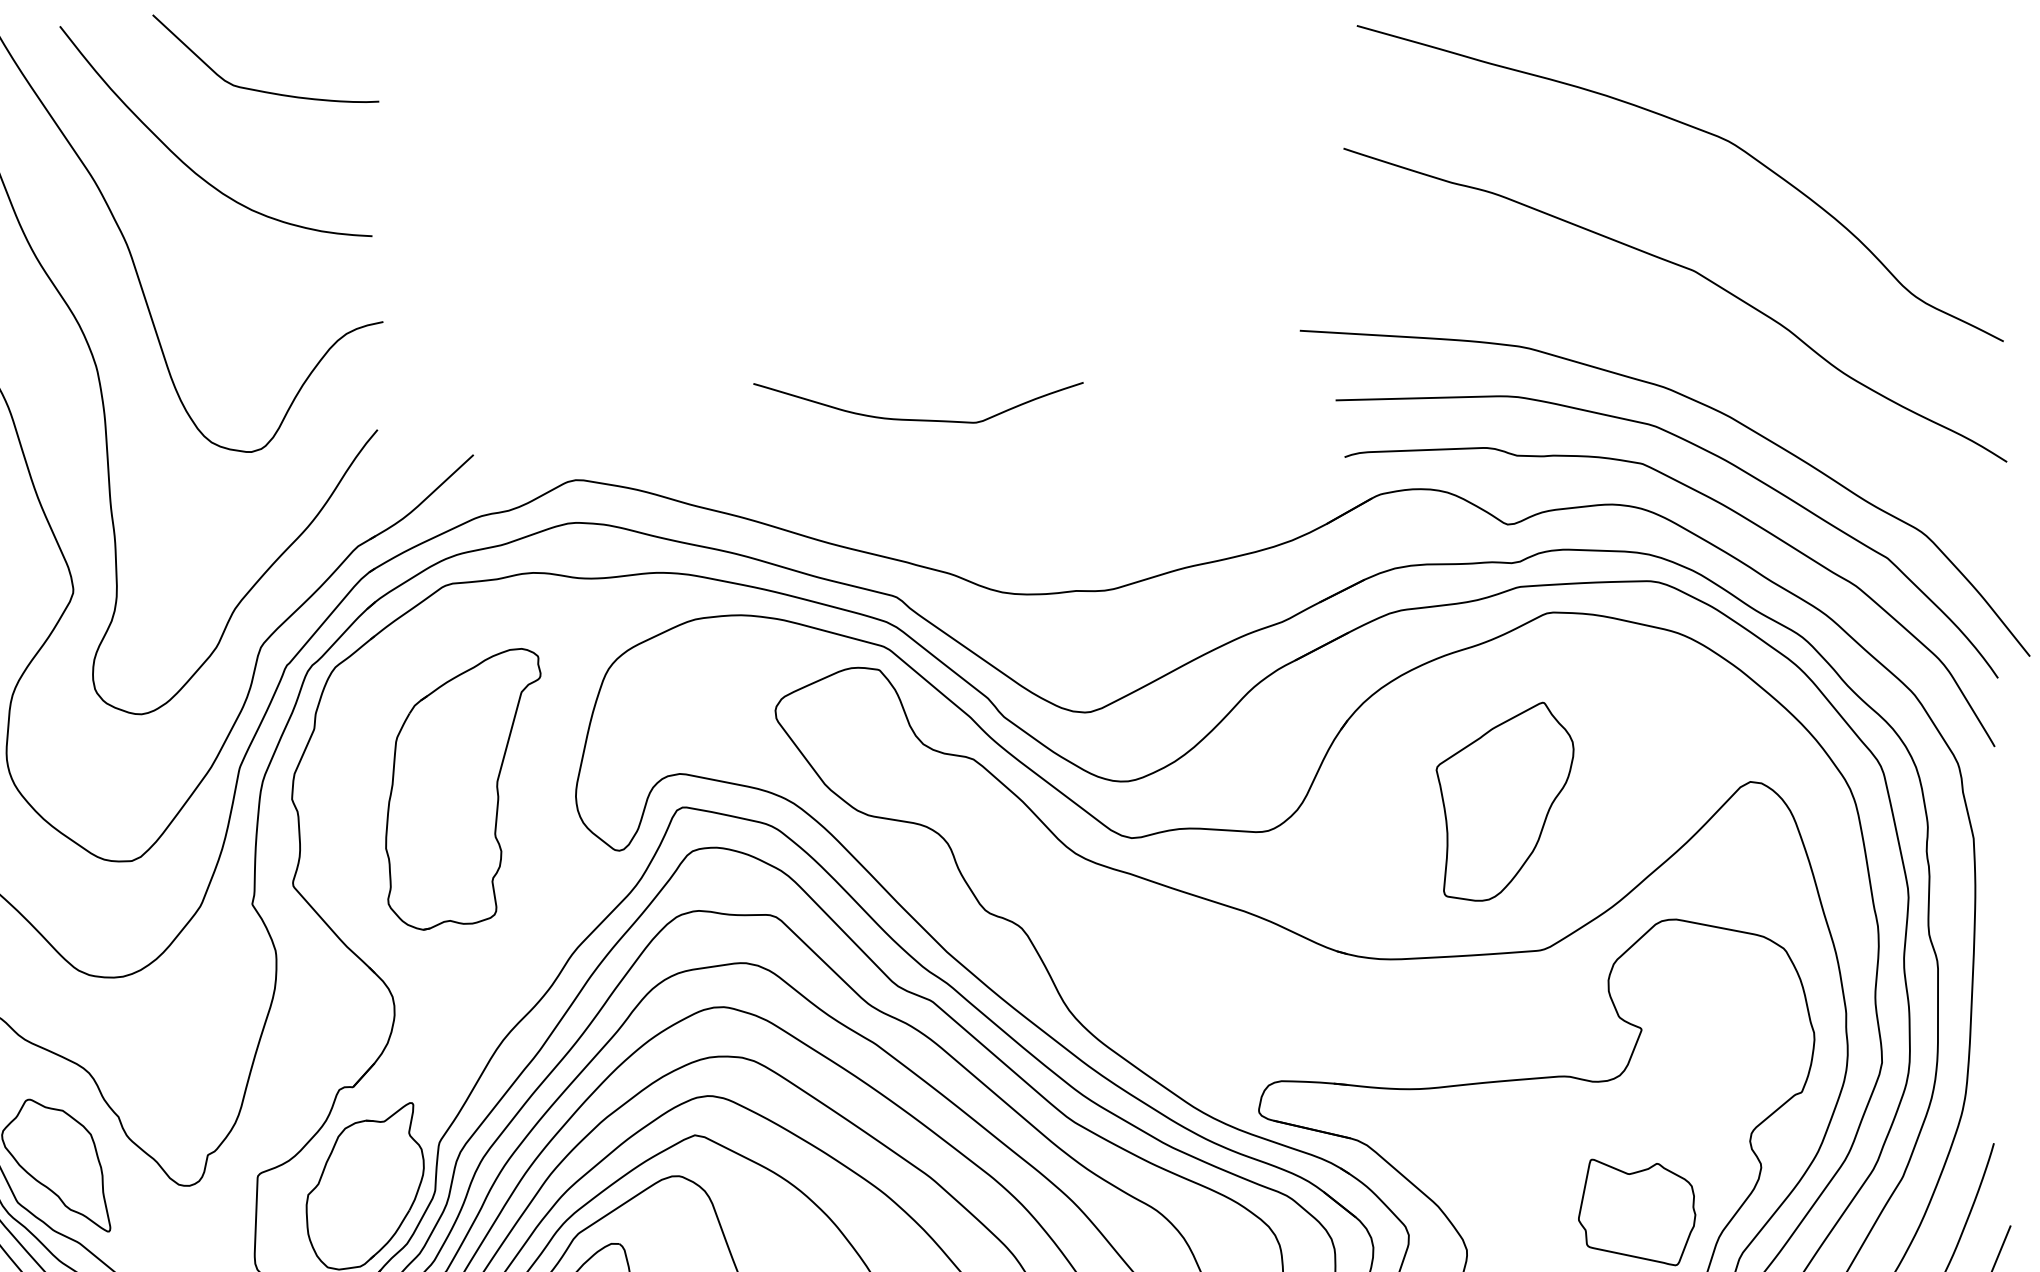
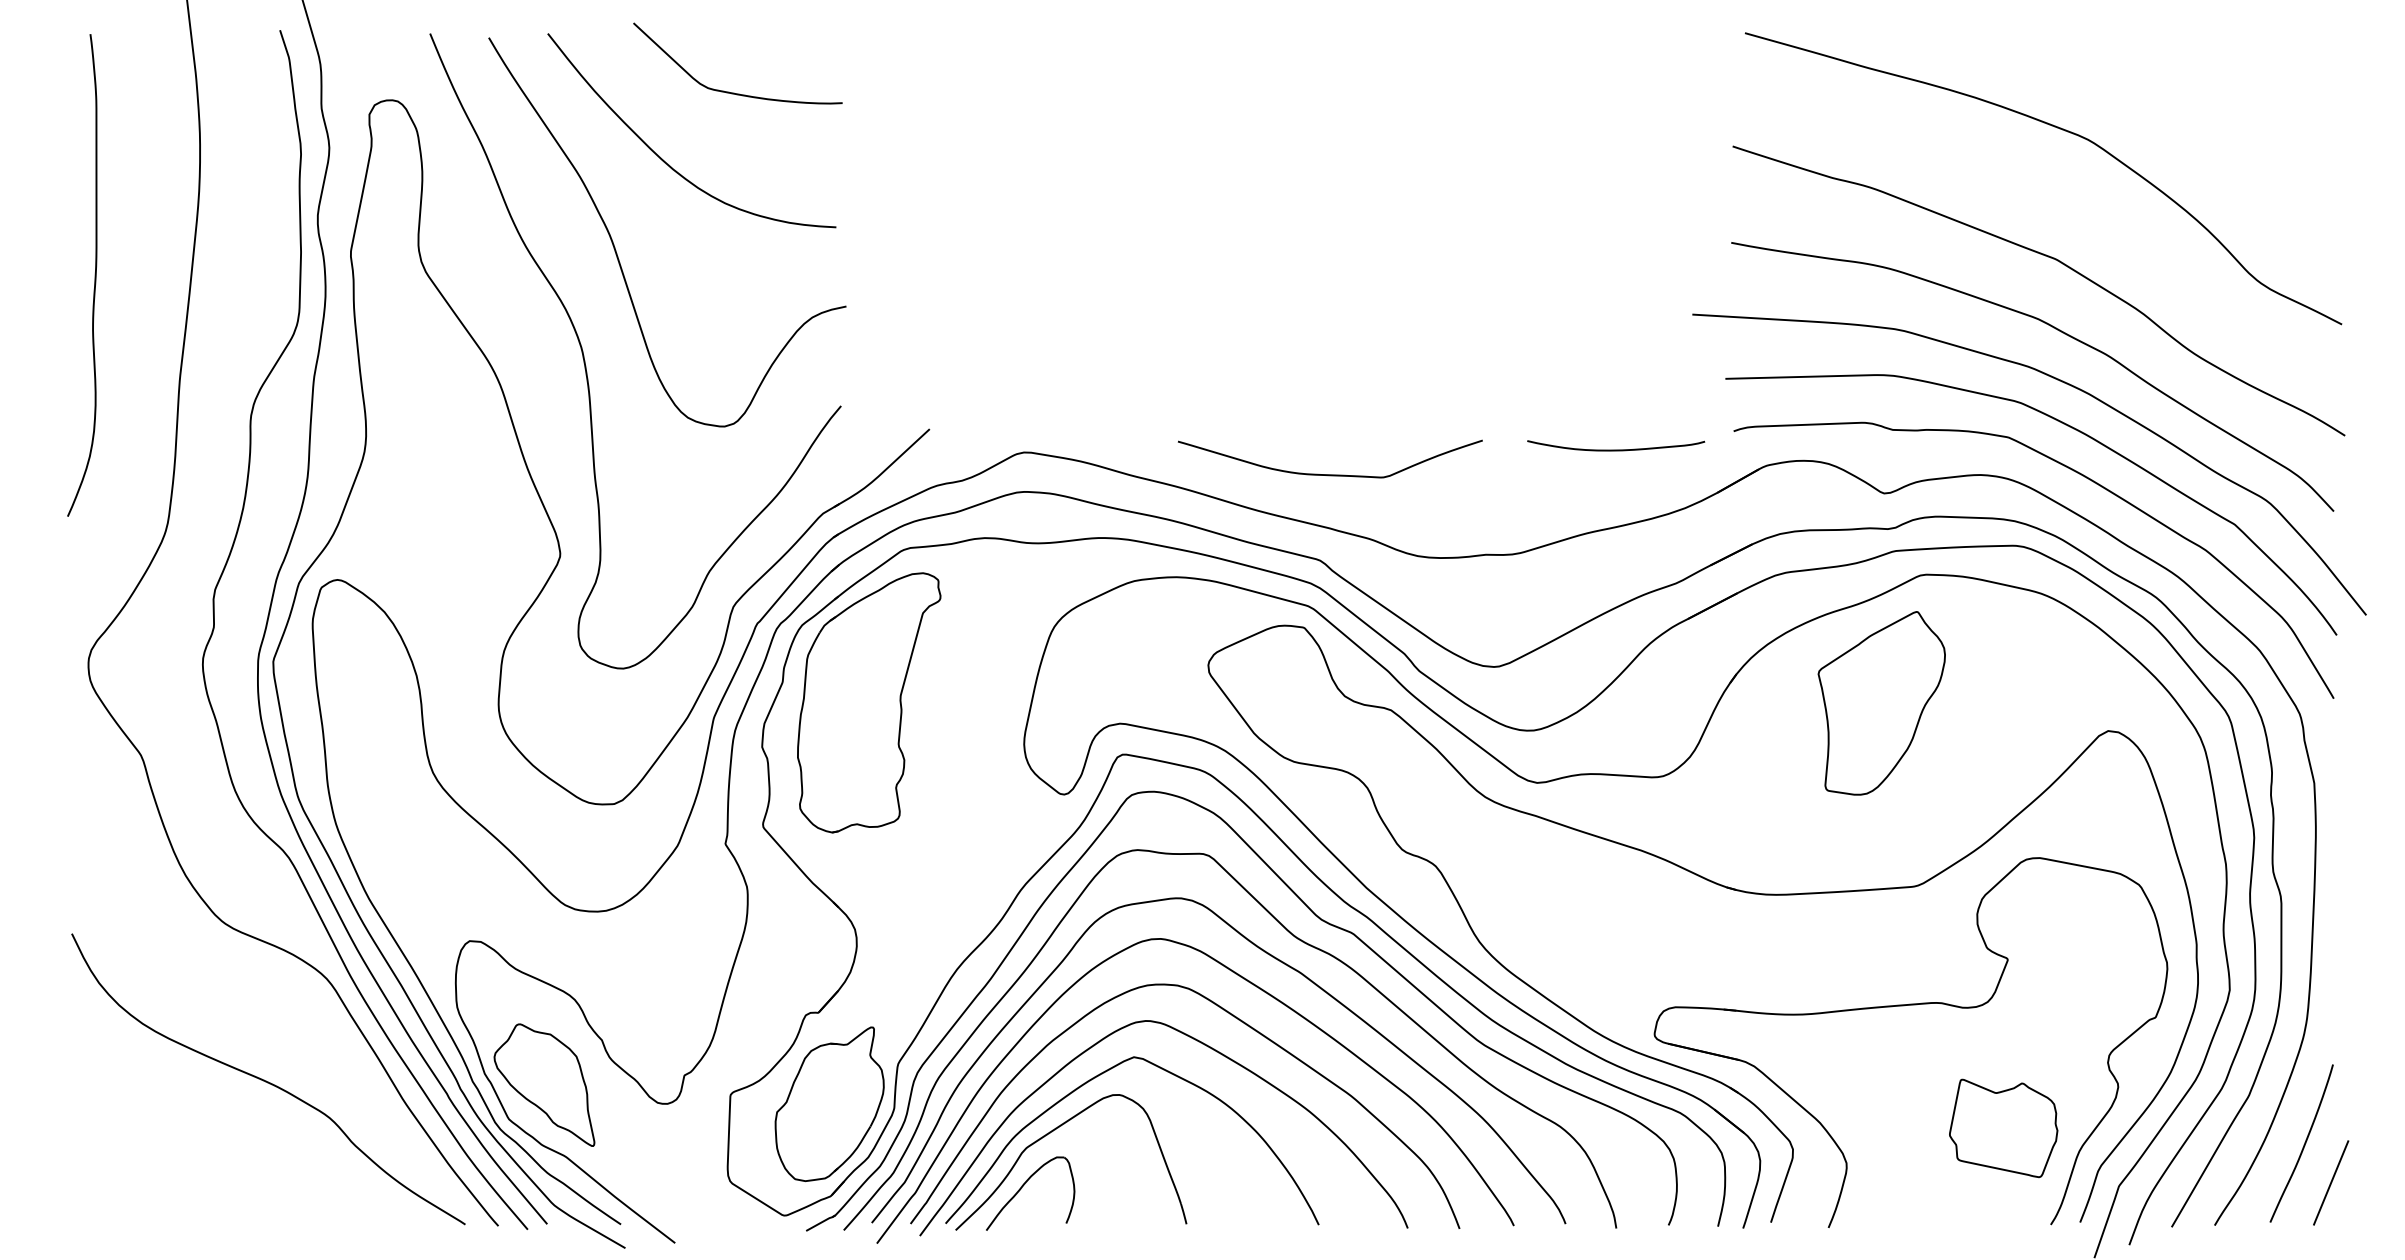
curve: (1693, 346) -> (2055, 329), added
curve: (917, 419) -> (1329, 474), moved
curve: (1217, 476) -> (1616, 449), added
part: (463, 788) -> (869, 702), moved
part: (1504, 801) -> (1881, 703), moved

